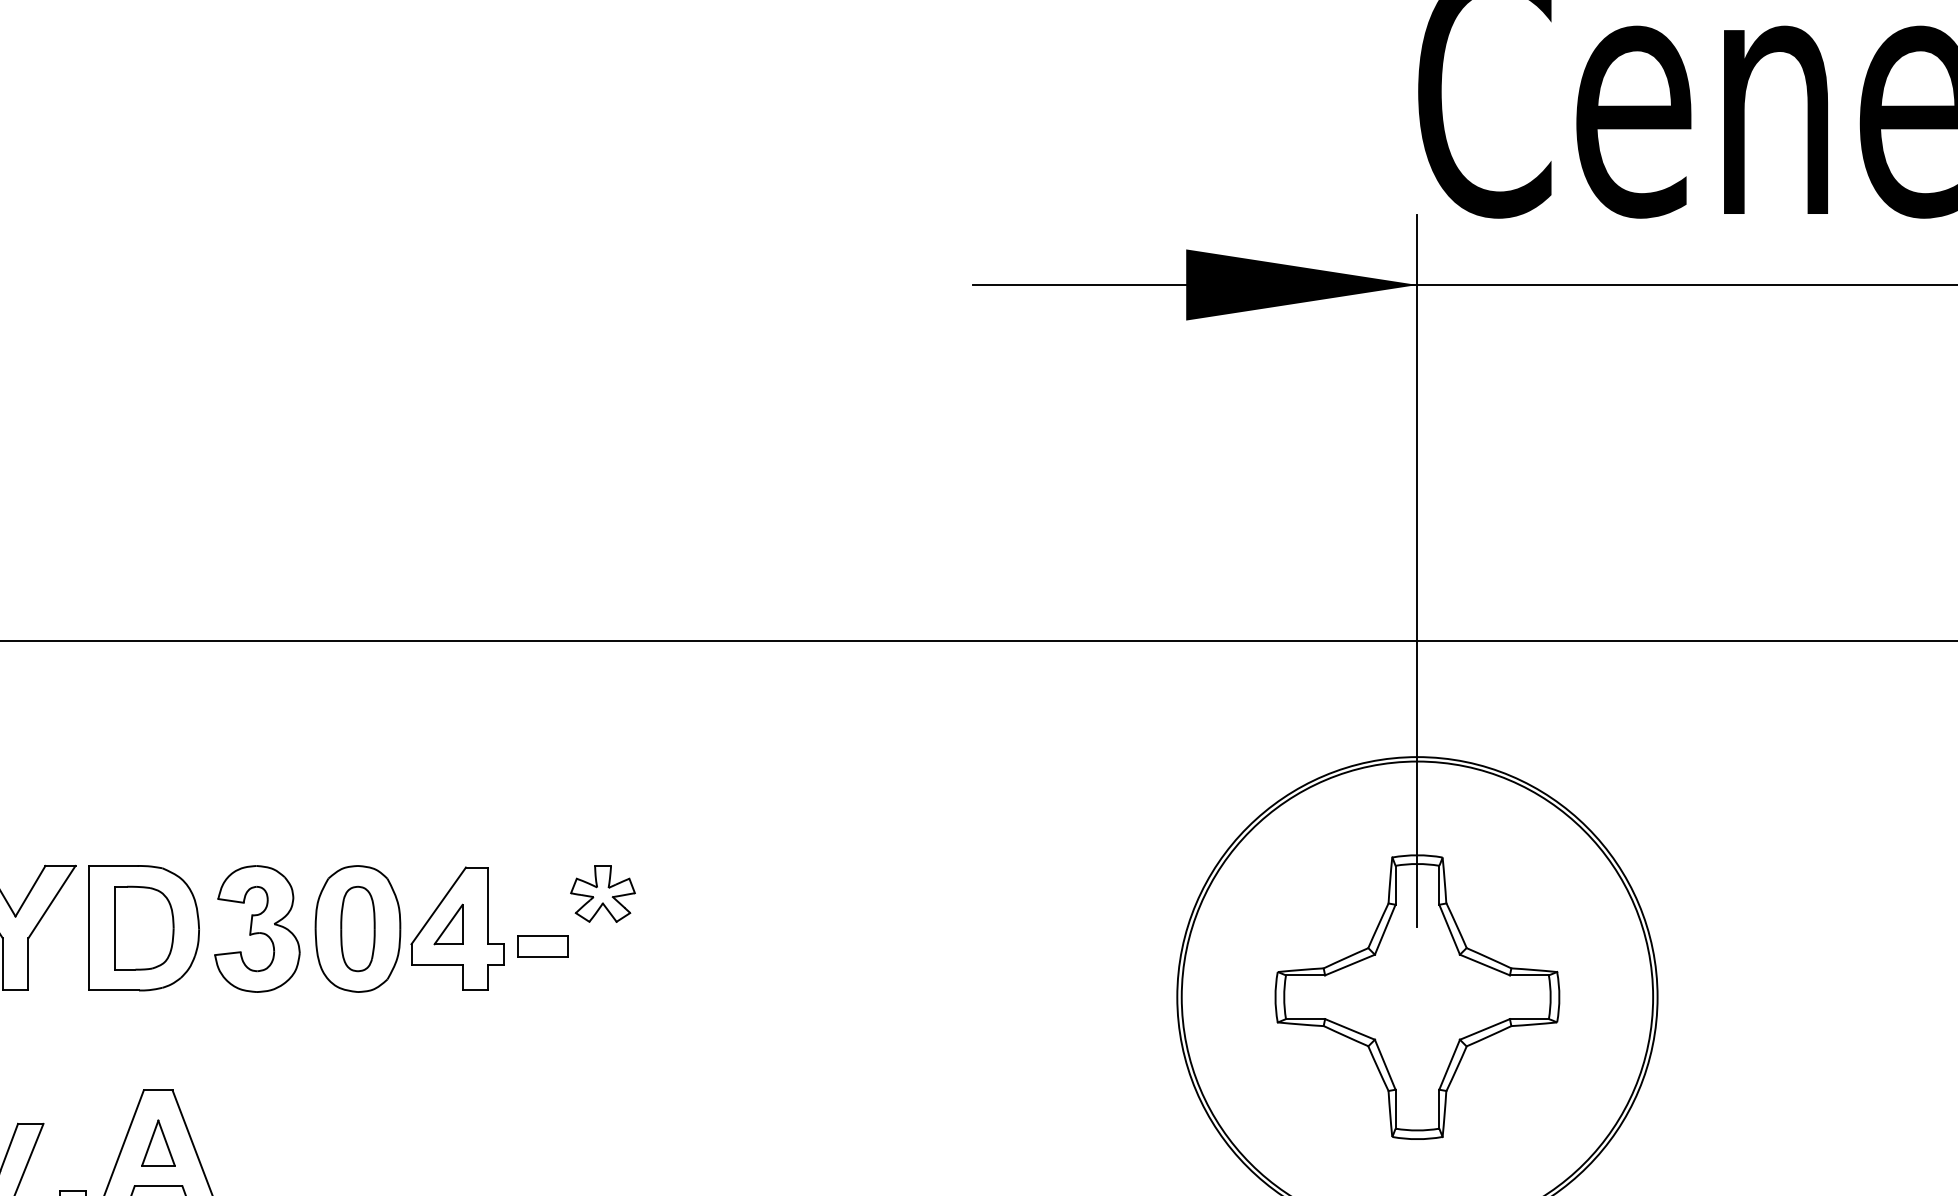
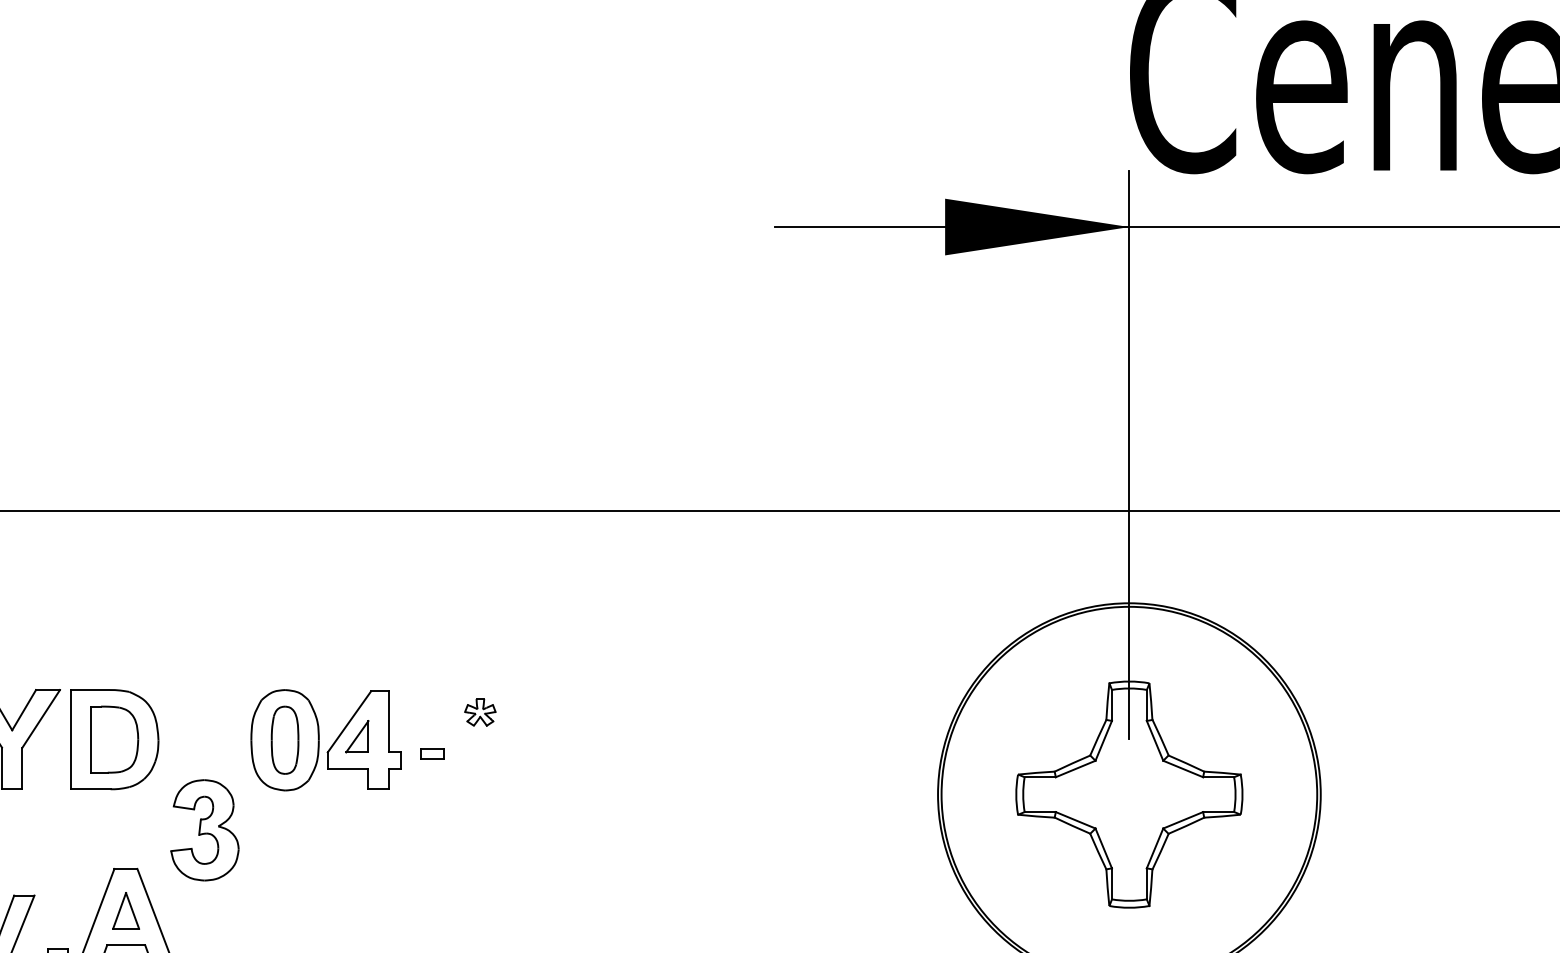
part: (602, 893) -> (479, 711), size x0.6
part: (257, 928) -> (205, 829), moved
part: (542, 946) -> (432, 754), size x0.6

